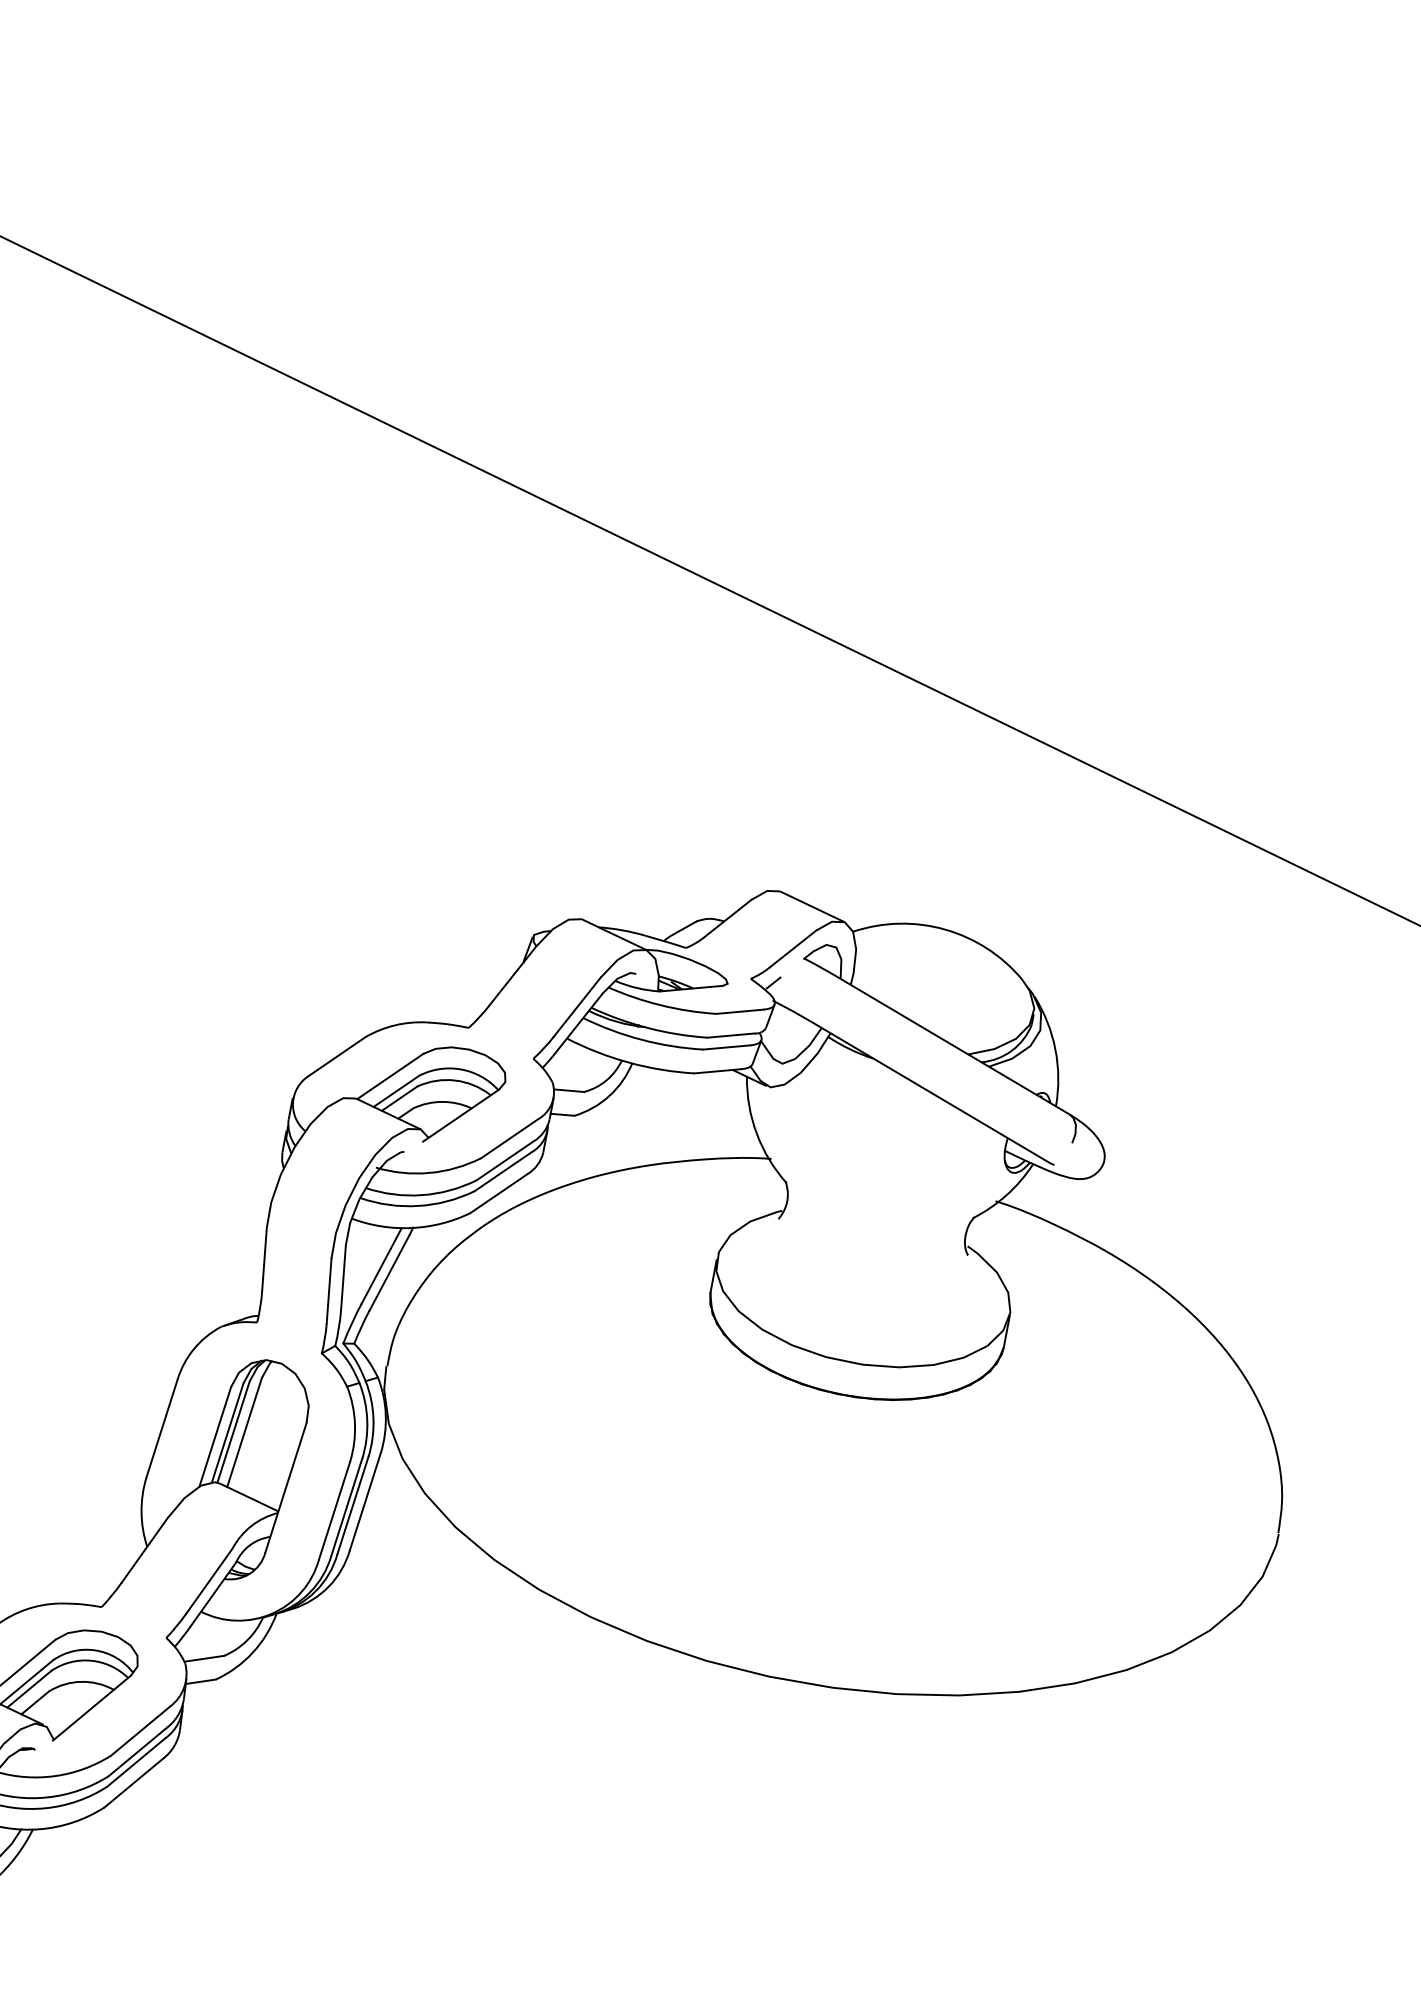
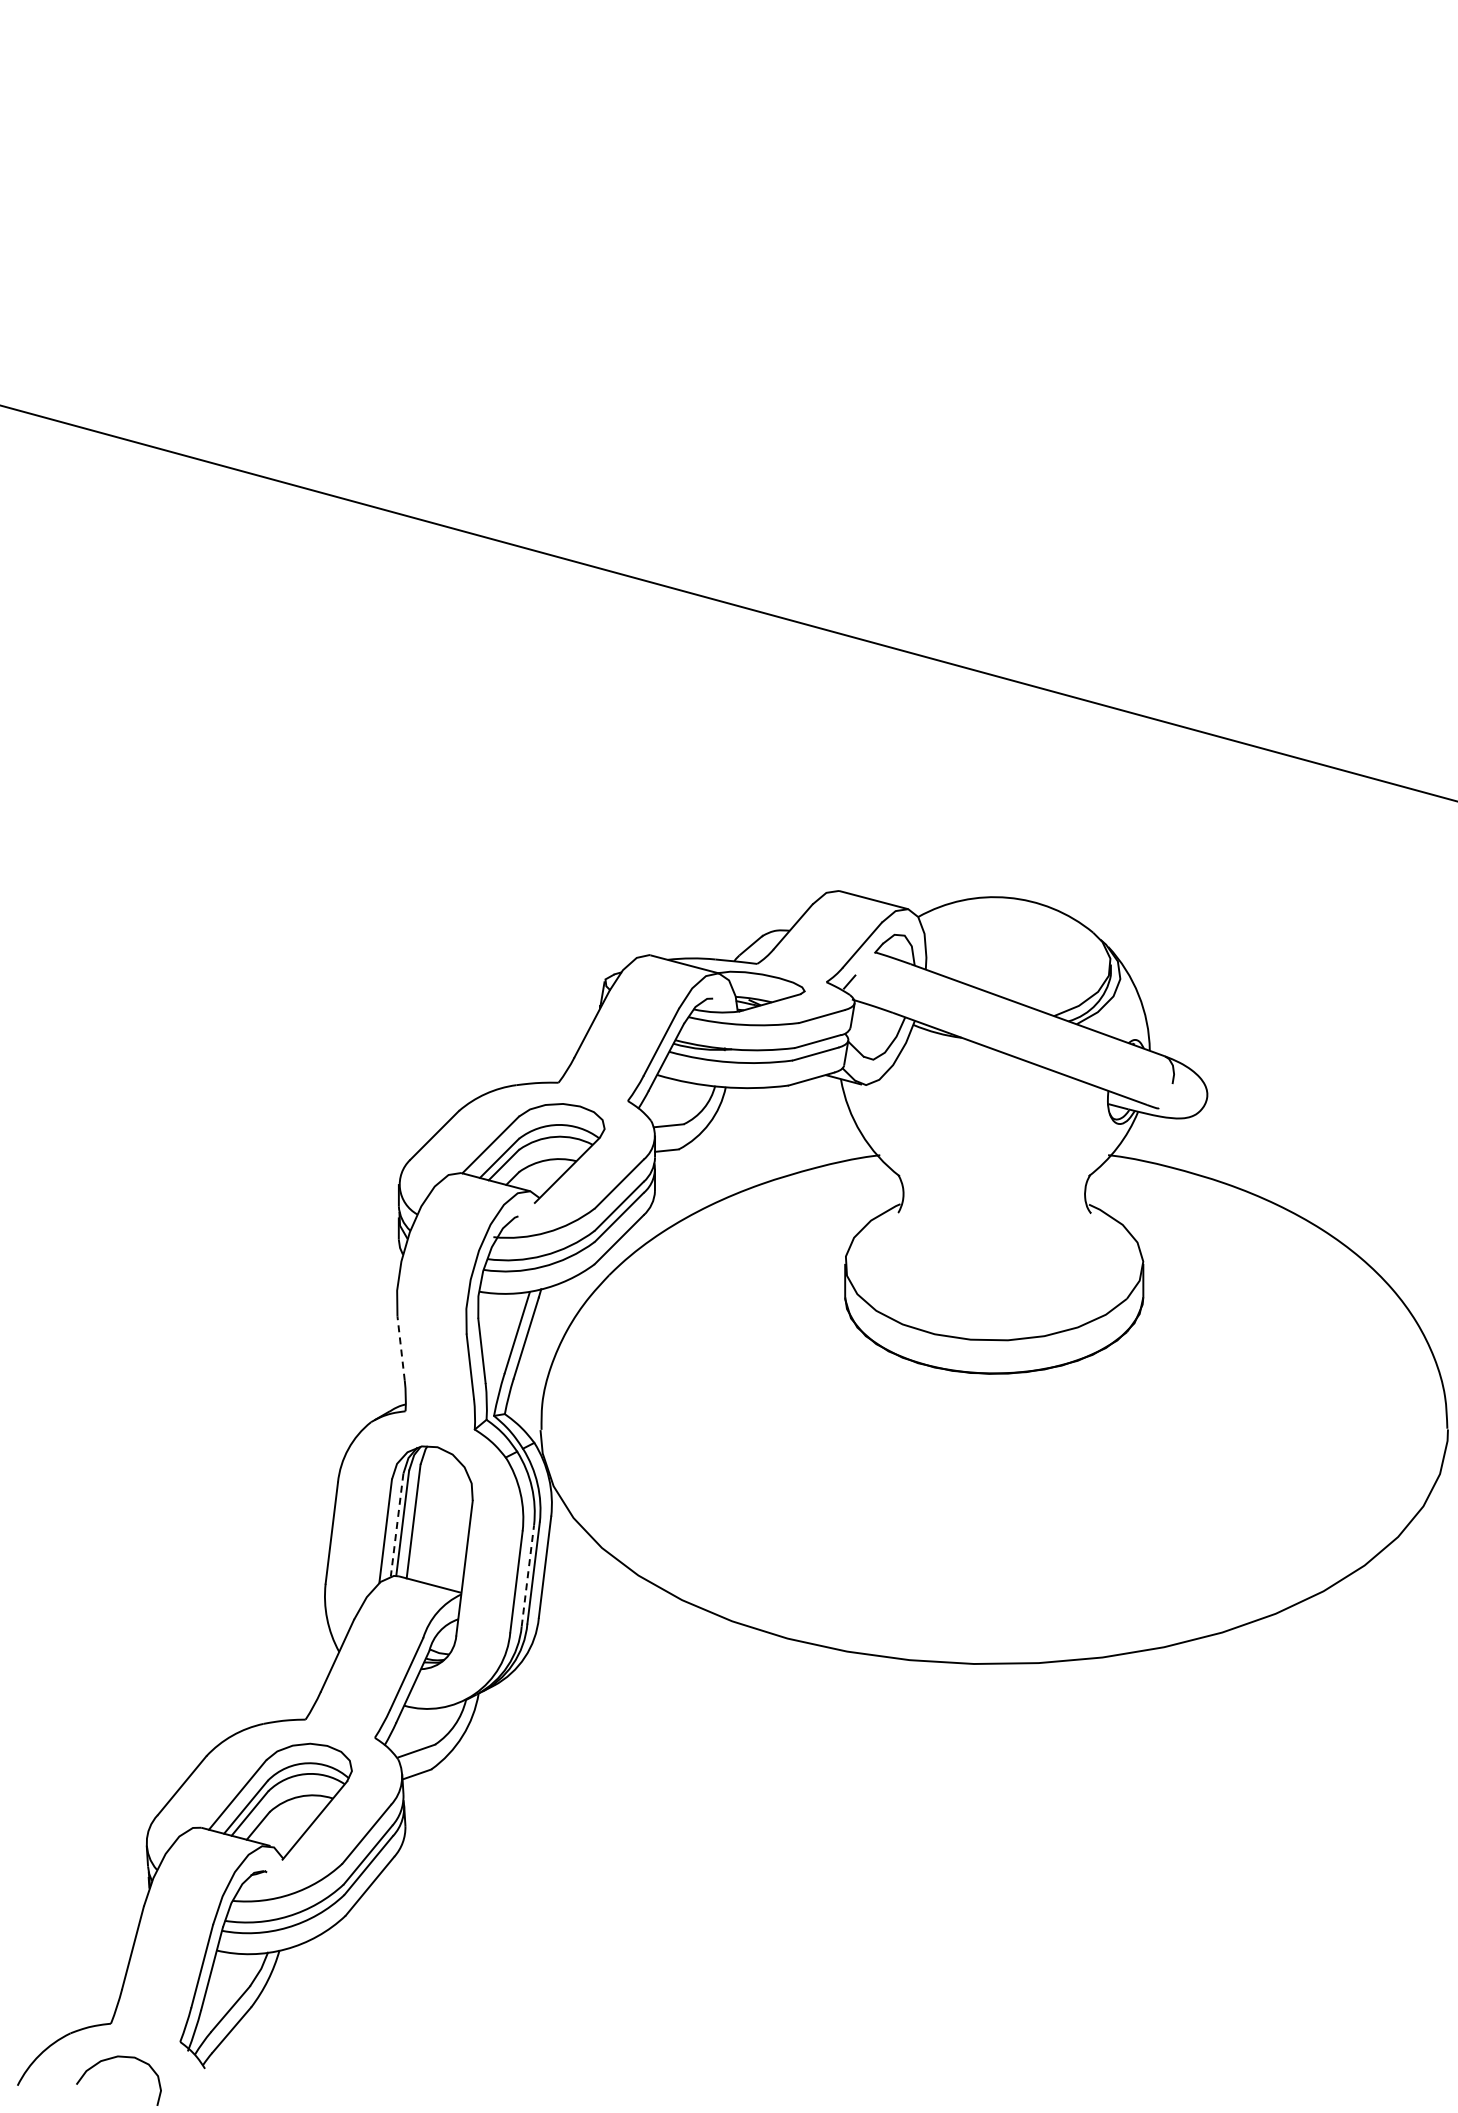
line: (264, 1260) -> (401, 1348), solid -> dashed
line: (228, 1433) -> (397, 1525), solid -> dashed
line: (346, 1507) -> (527, 1576), solid -> dashed

